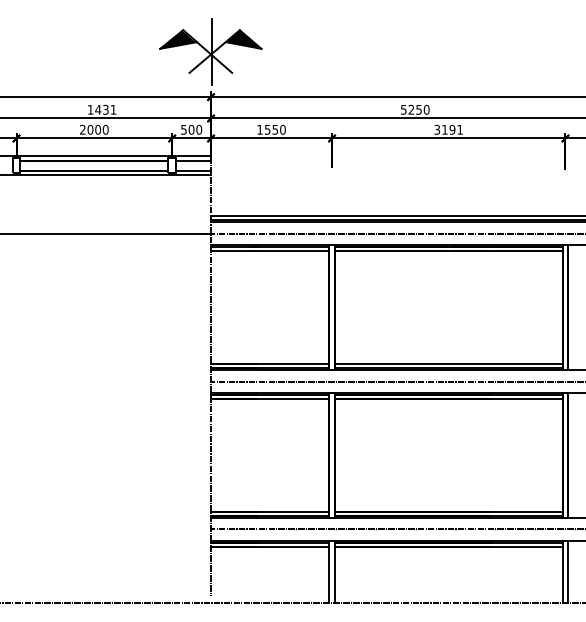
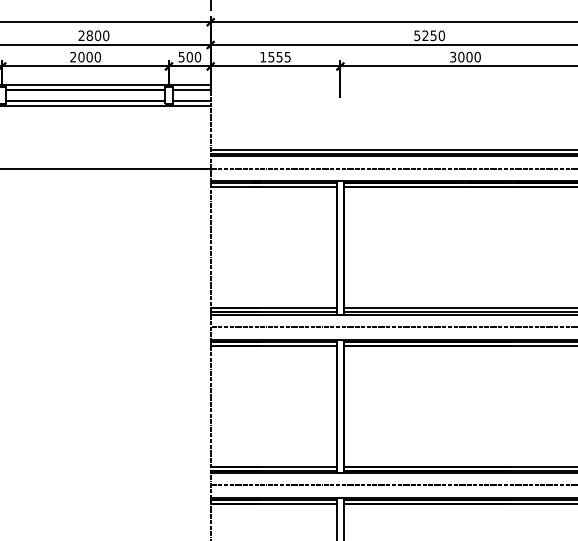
text: (101, 109) -> (93, 35), 1431 -> 2800
text: (282, 129) -> (287, 56), 1550 -> 1555
text: (452, 129) -> (469, 56), 3191 -> 3000

